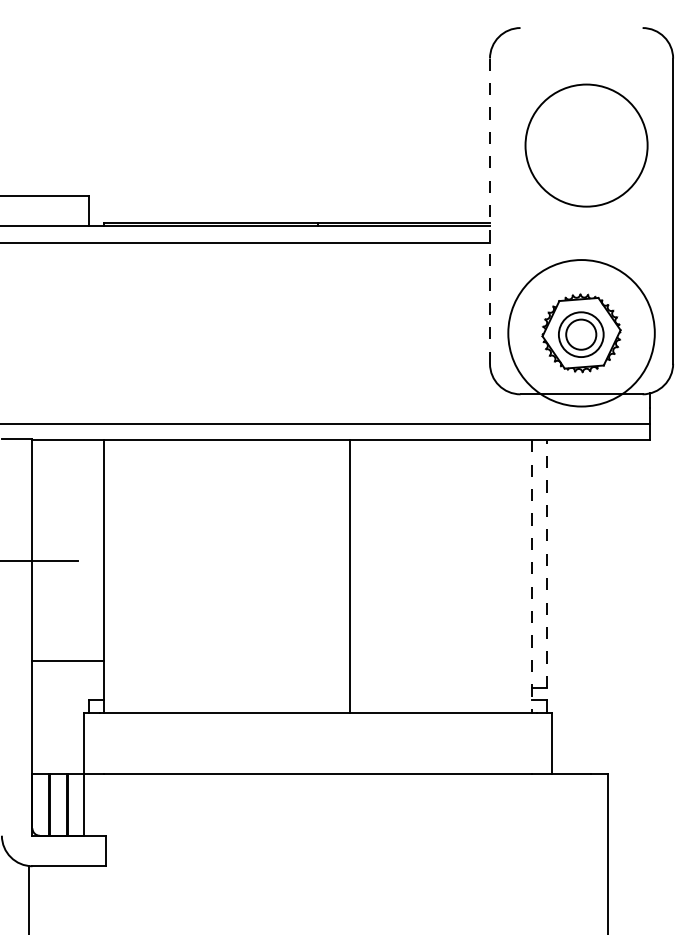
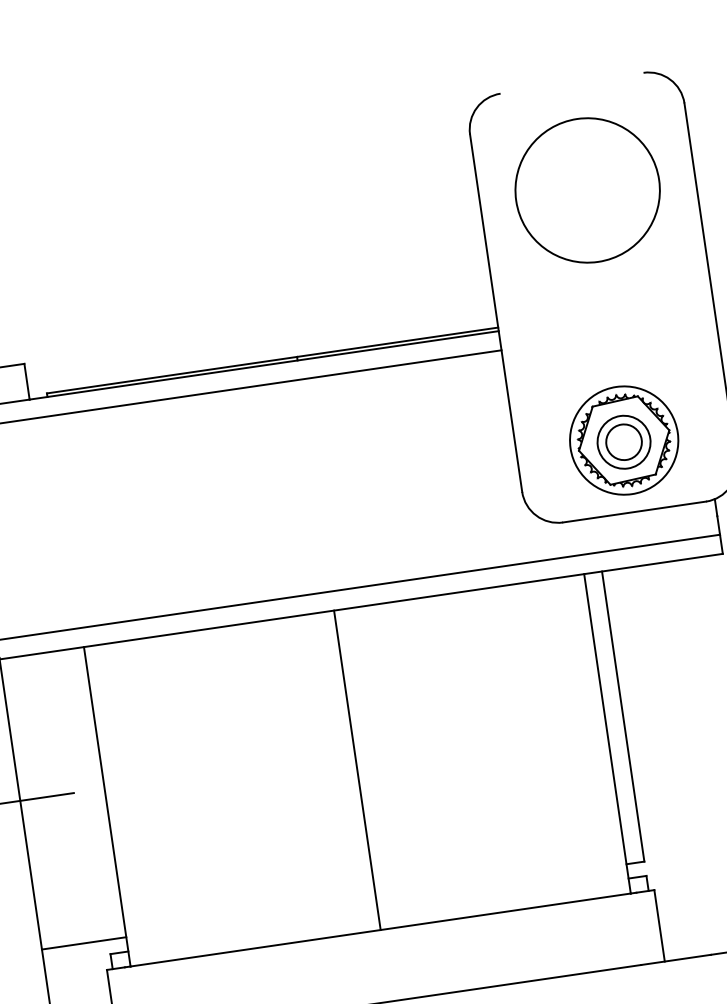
circle: (586, 145) -> (587, 190), moved
line: (490, 211) -> (496, 313), dashed -> solid
circle: (581, 333) -> (624, 440), size x0.62
line: (547, 564) -> (623, 717), dashed -> solid
line: (350, 576) -> (357, 770), moved
line: (531, 577) -> (607, 734), dashed -> solid
line: (68, 660) -> (84, 942), moved

